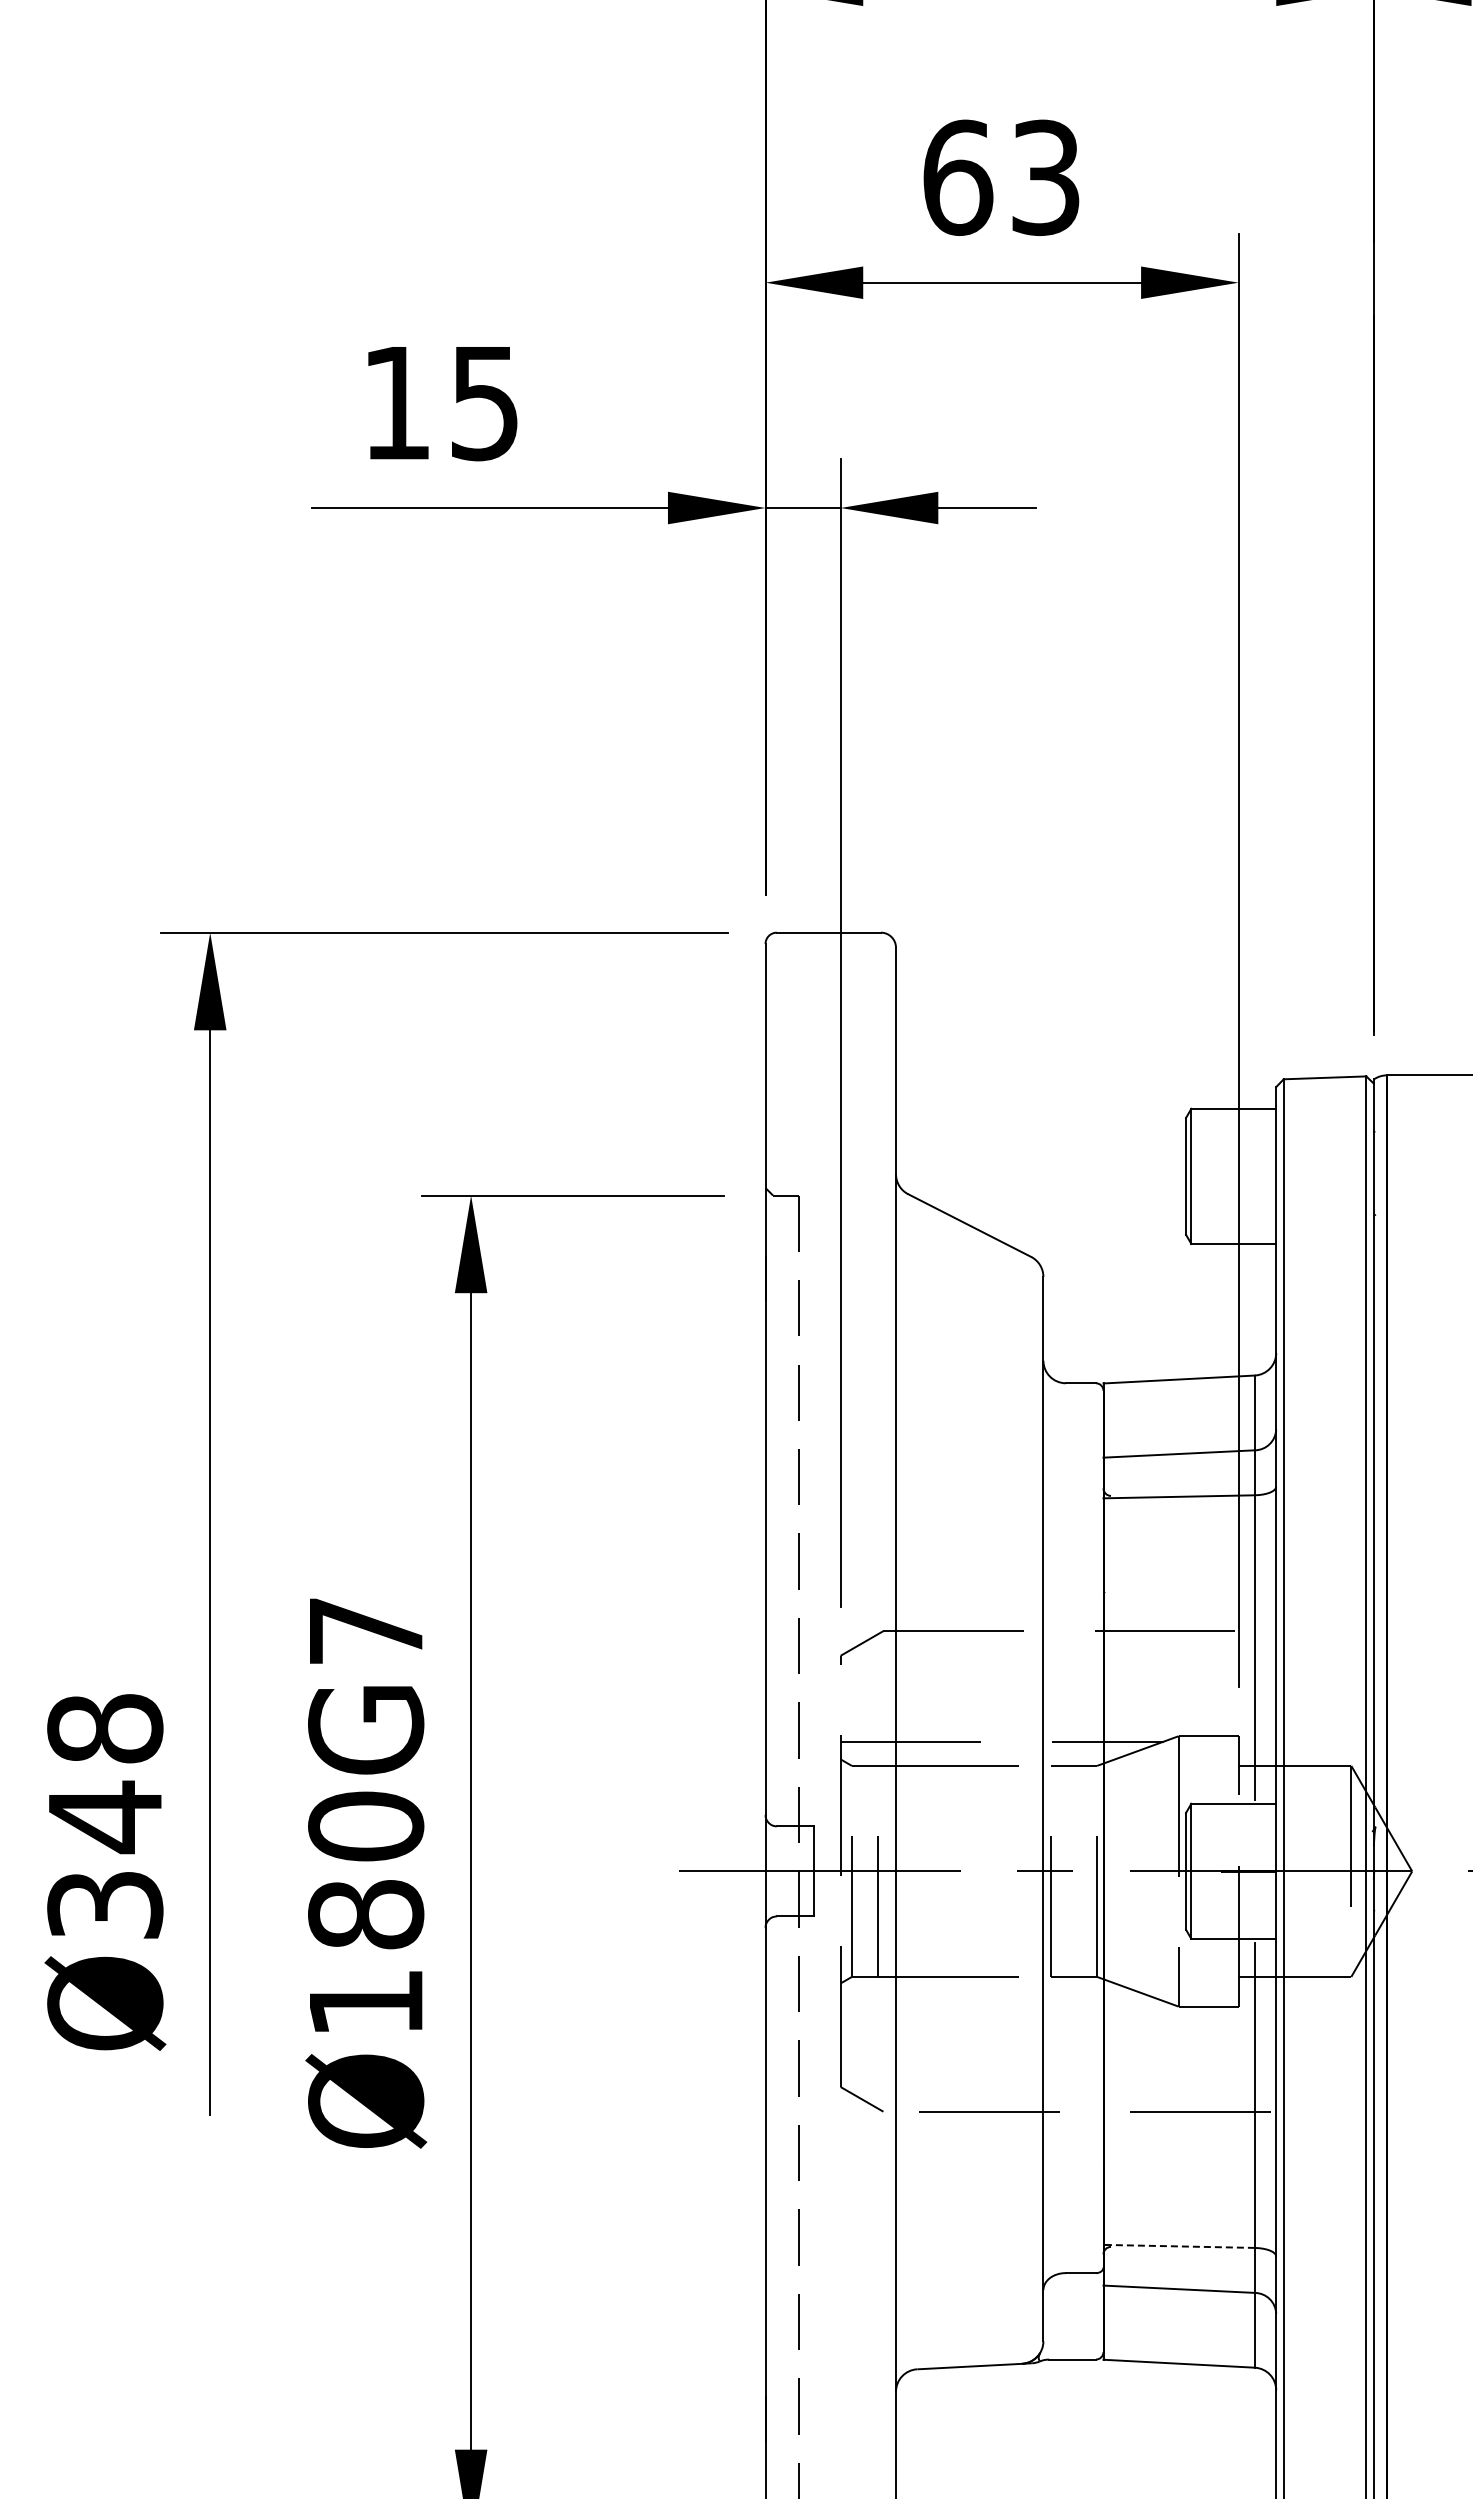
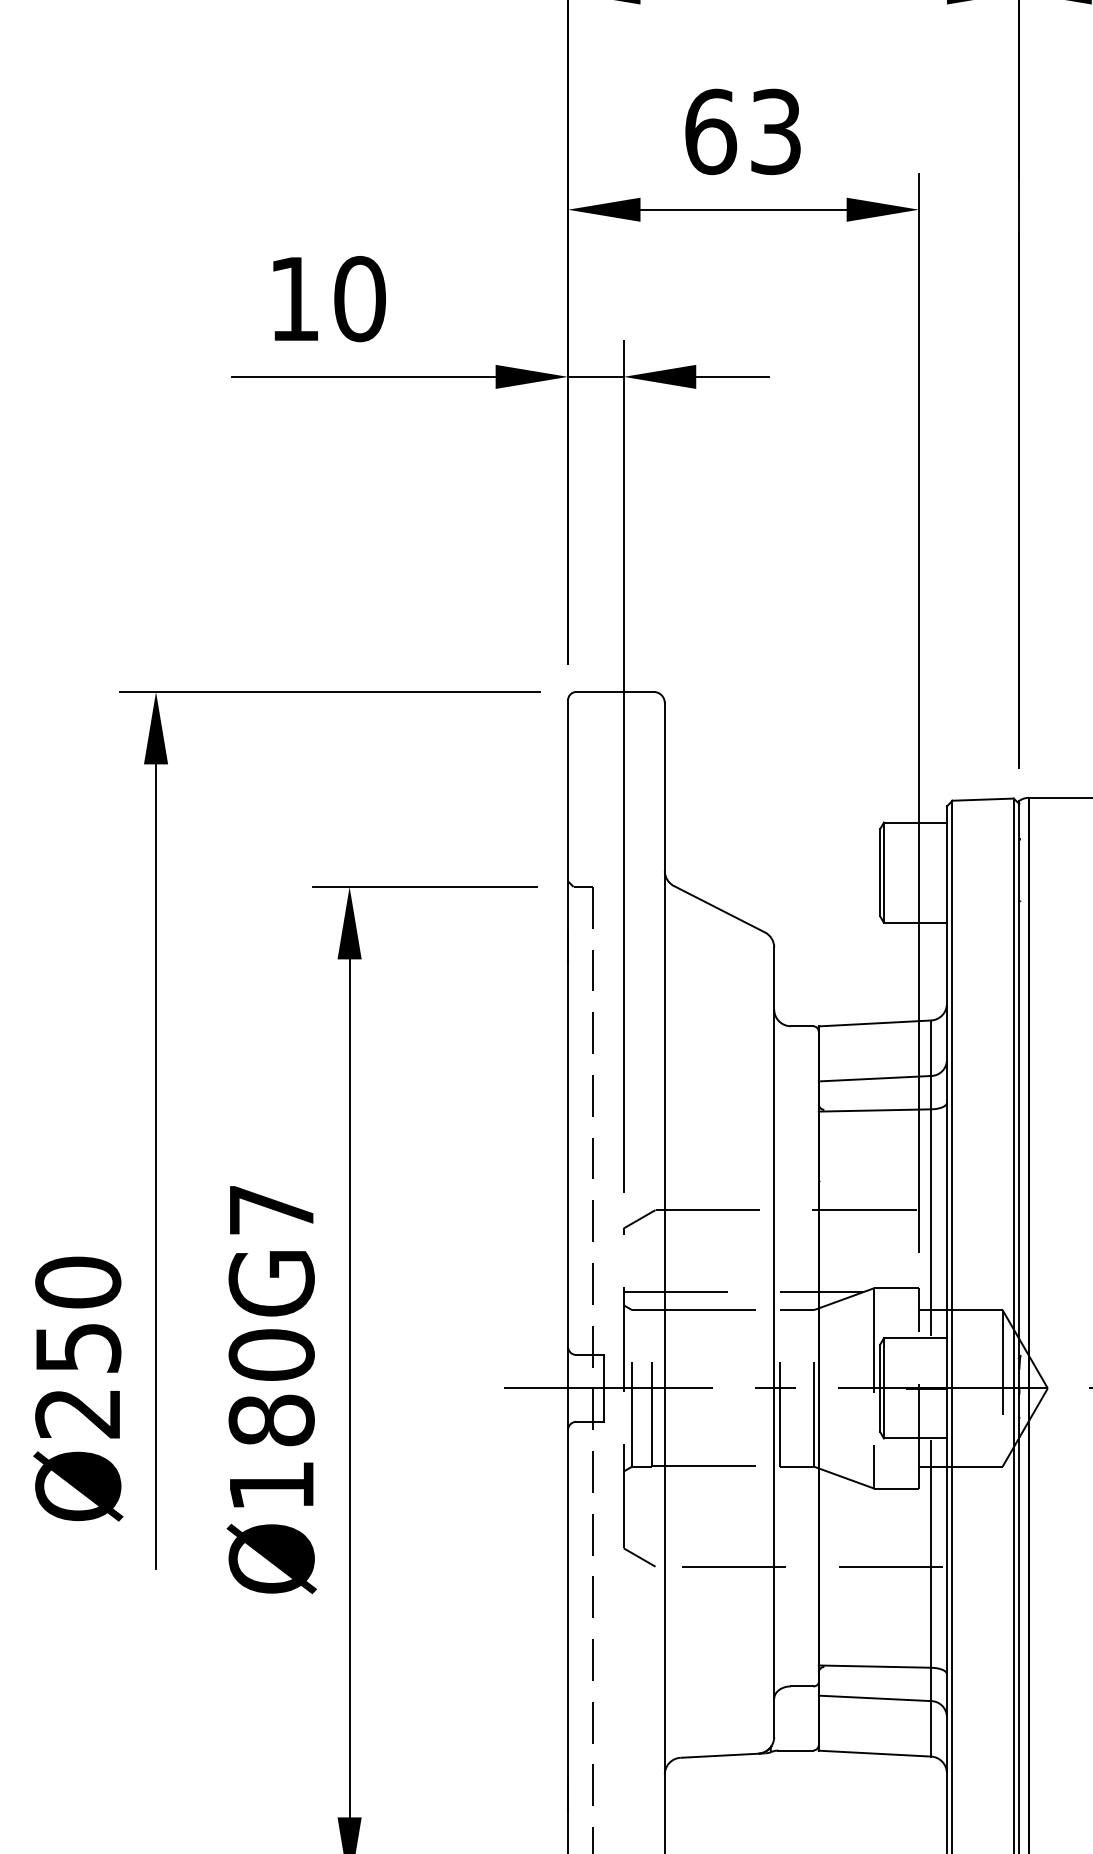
text: (485, 403) -> (360, 299), 15 -> 10
text: (105, 1815) -> (78, 1346), Ø348 -> Ø250
line: (1179, 2246) -> (875, 1666), dashed -> solid

